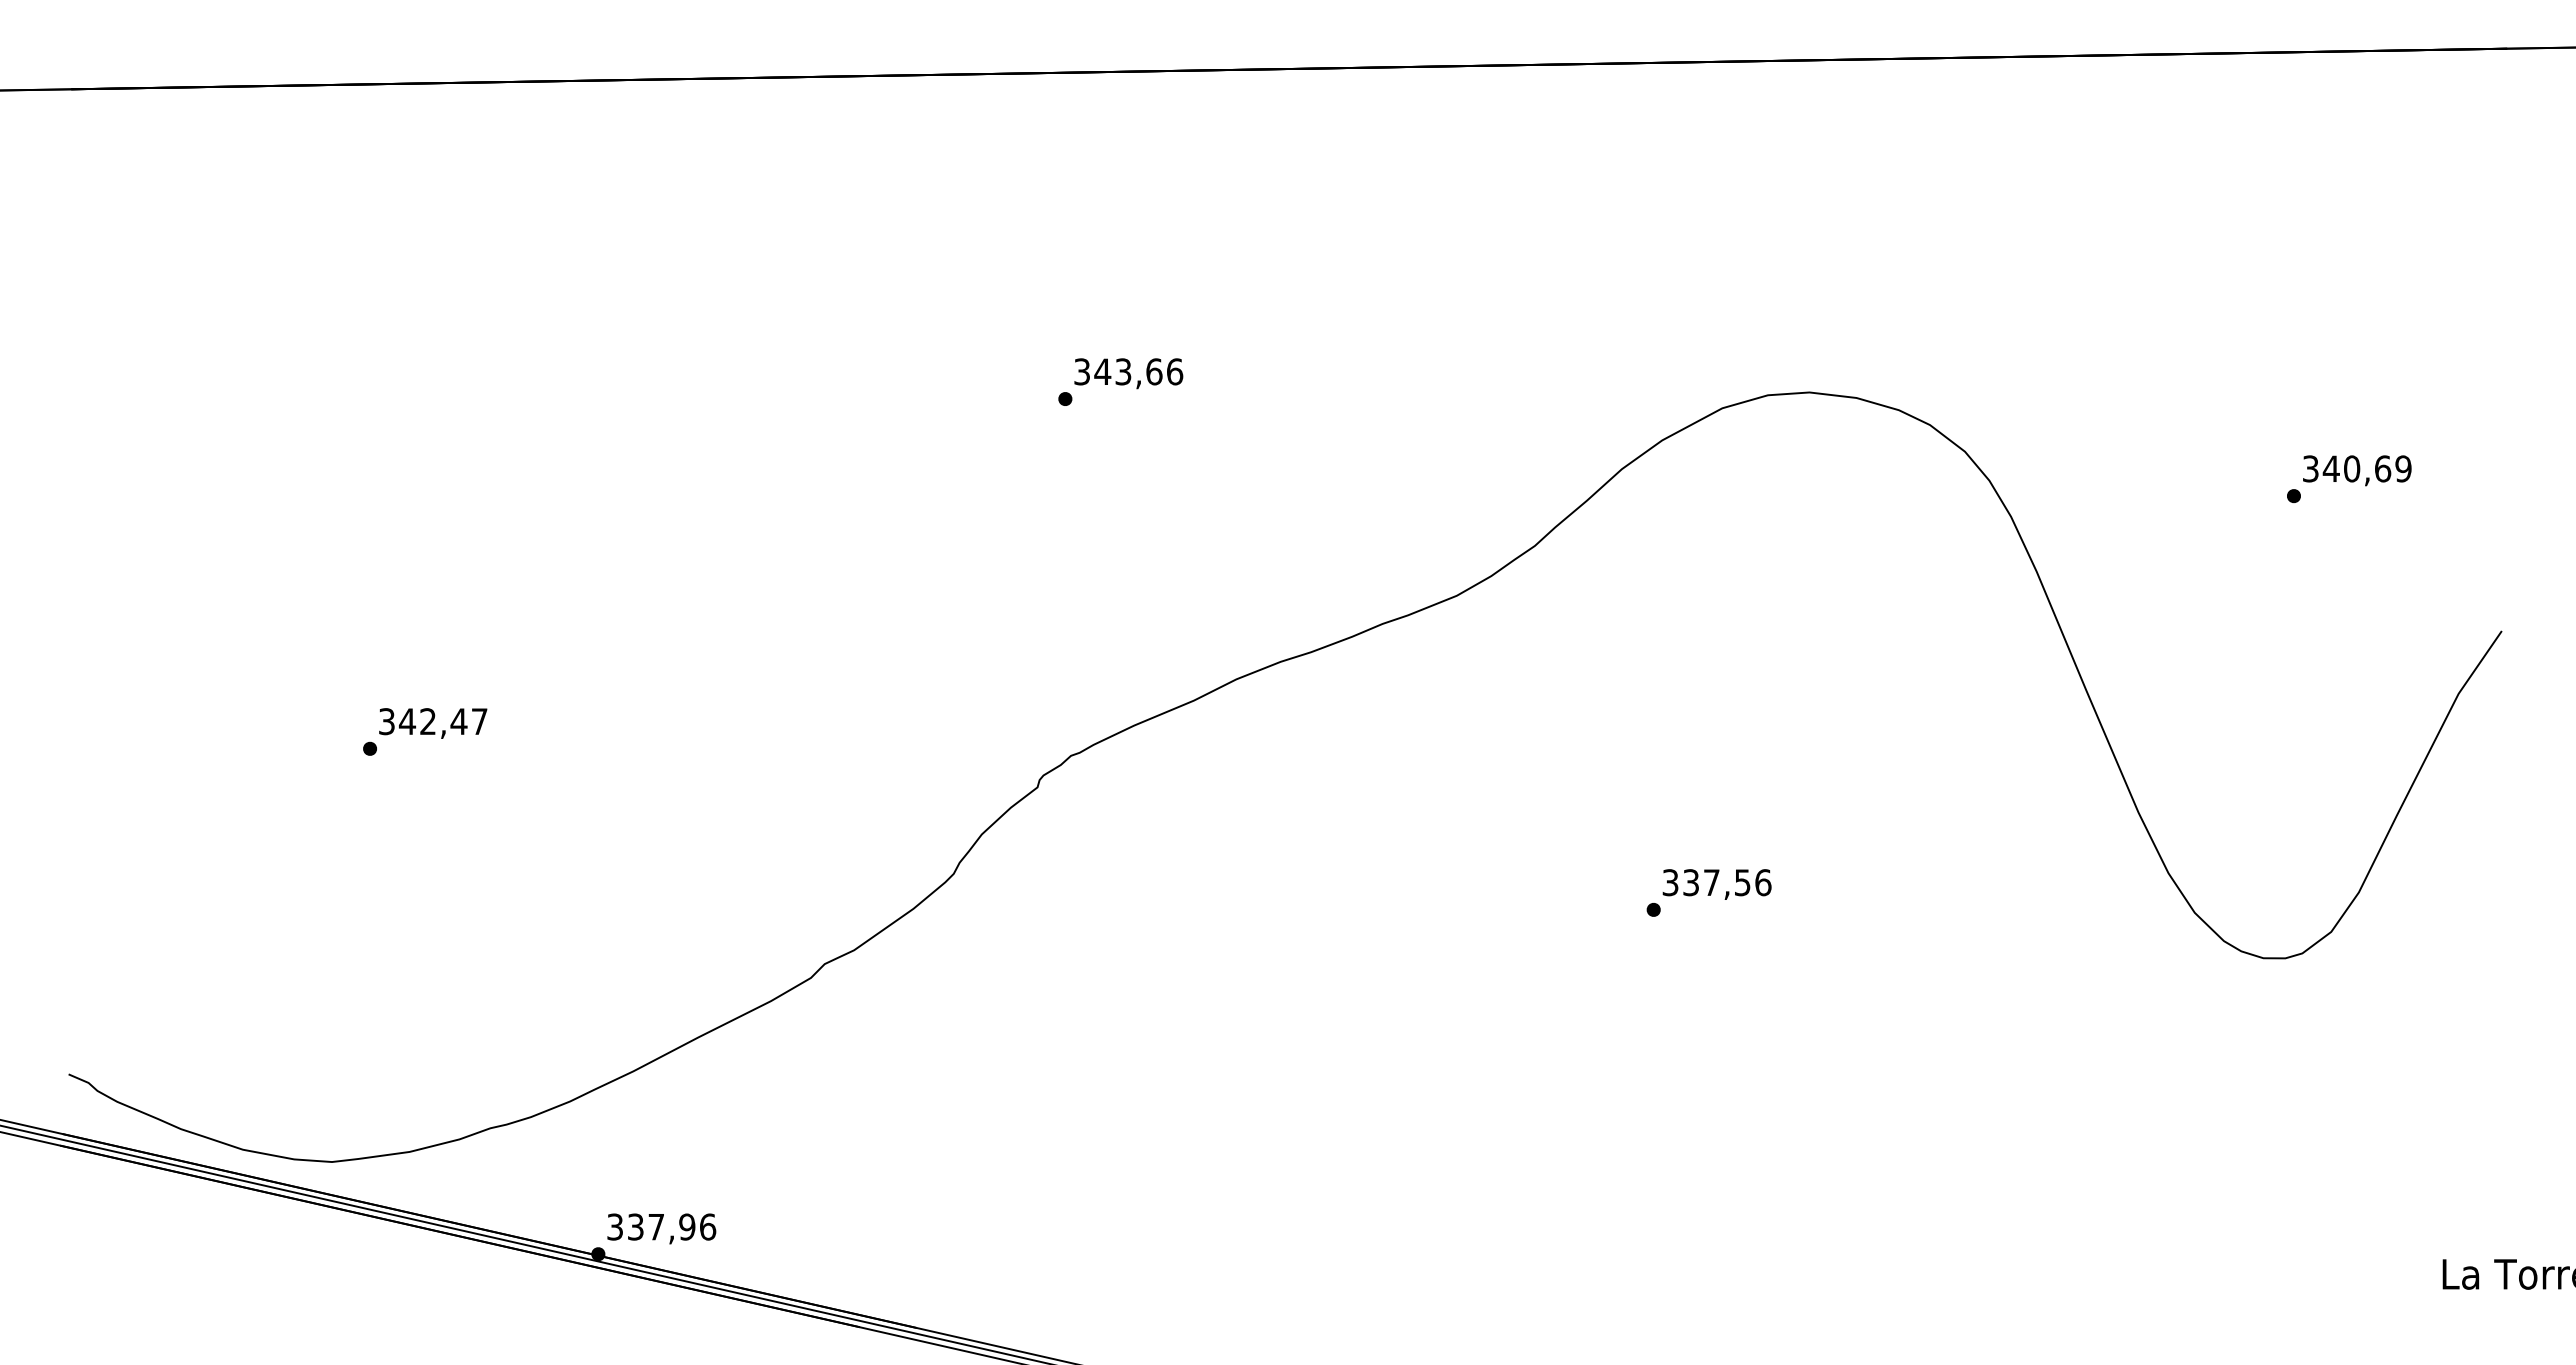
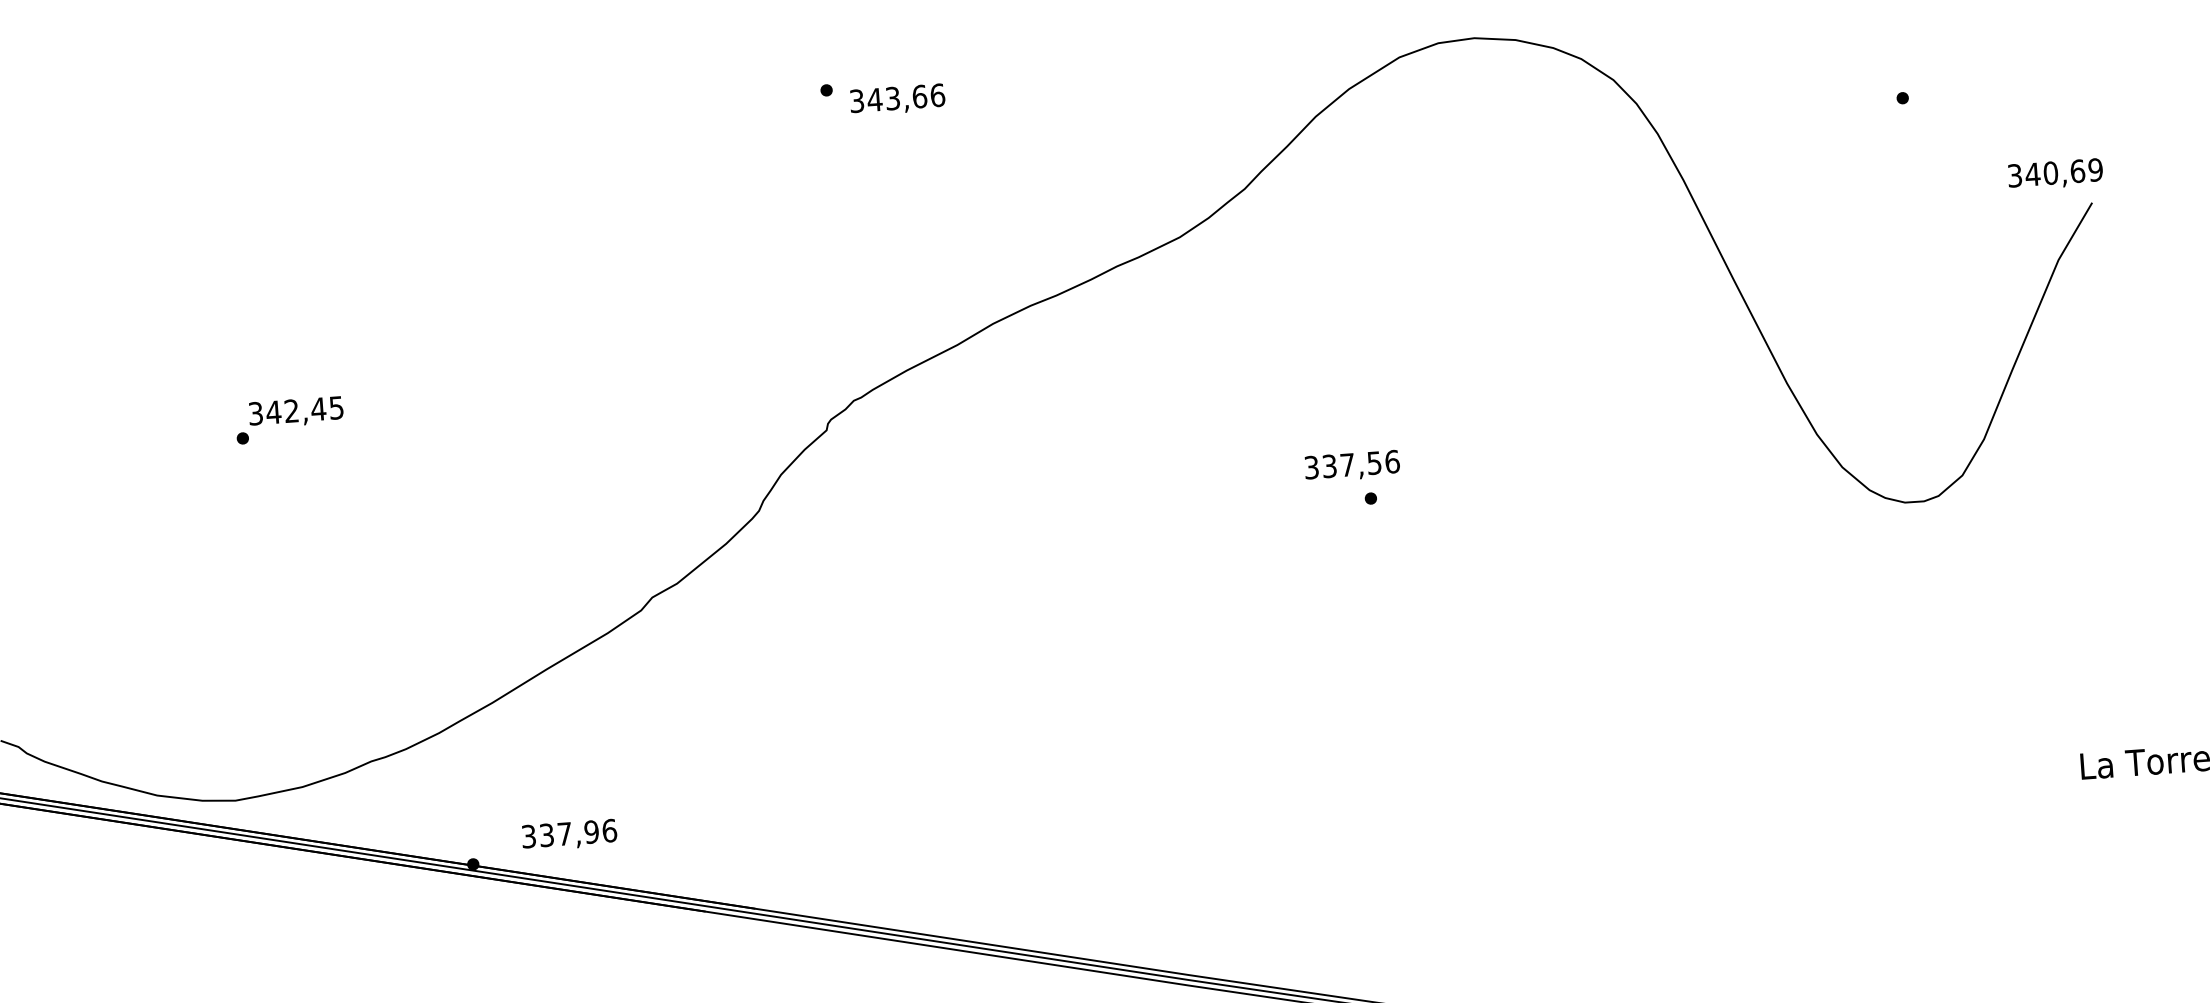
text: (1128, 373) -> (897, 99), moved
text: (2357, 470) -> (2055, 174), moved
text: (479, 721) -> (336, 407), 342,47 -> 342,45
text: (1716, 884) -> (1351, 466), moved
text: (661, 1228) -> (569, 834), moved

